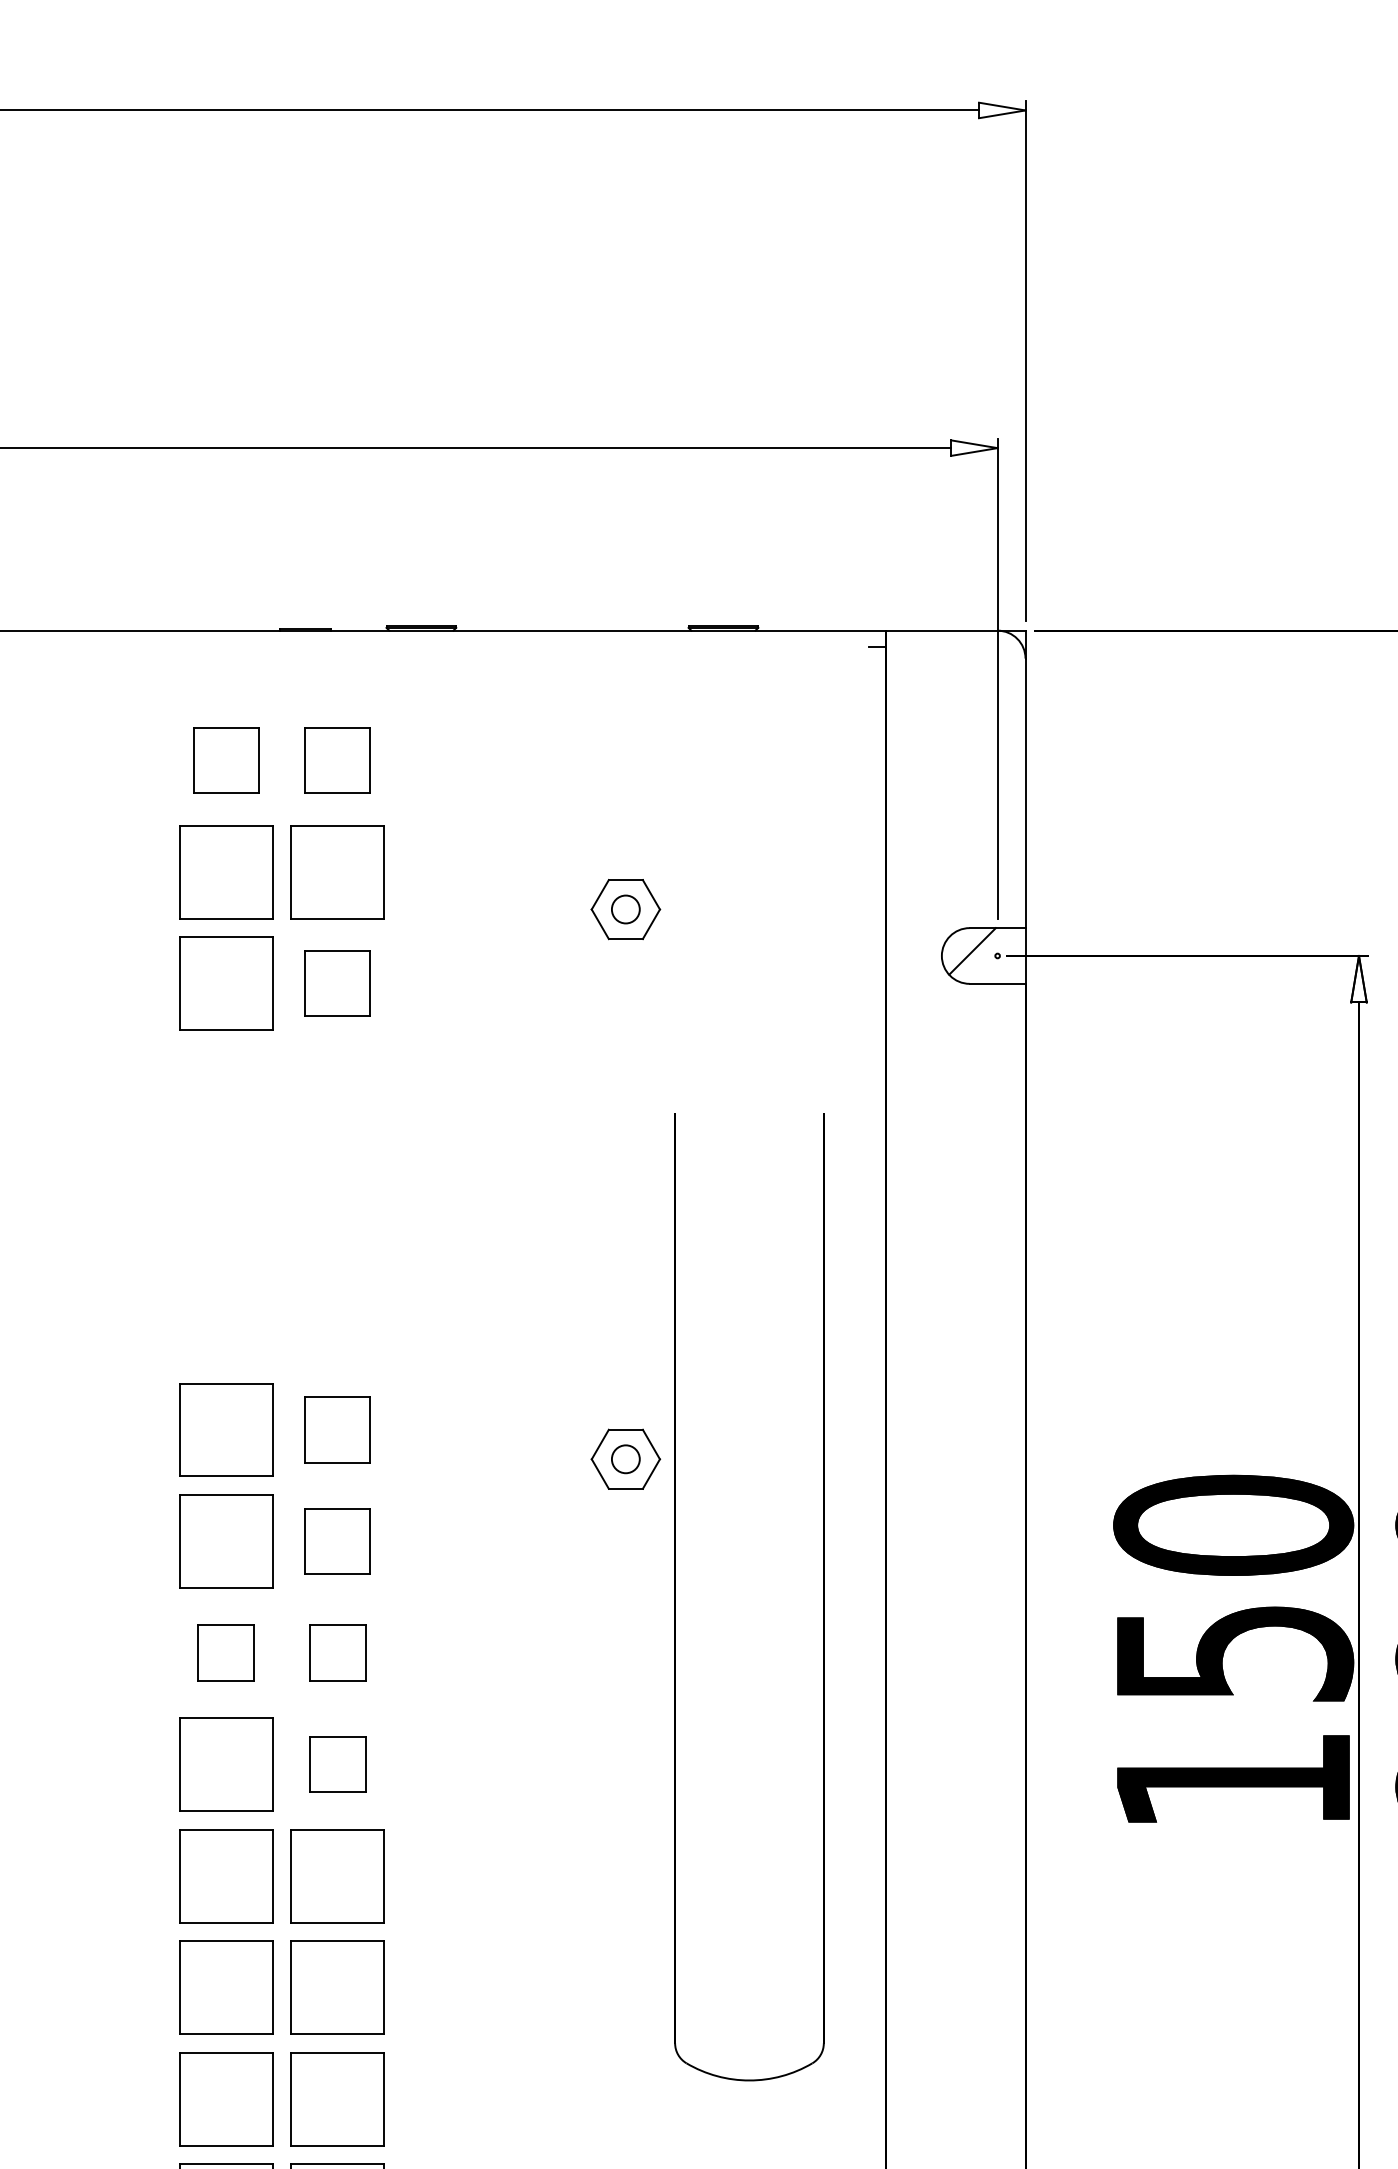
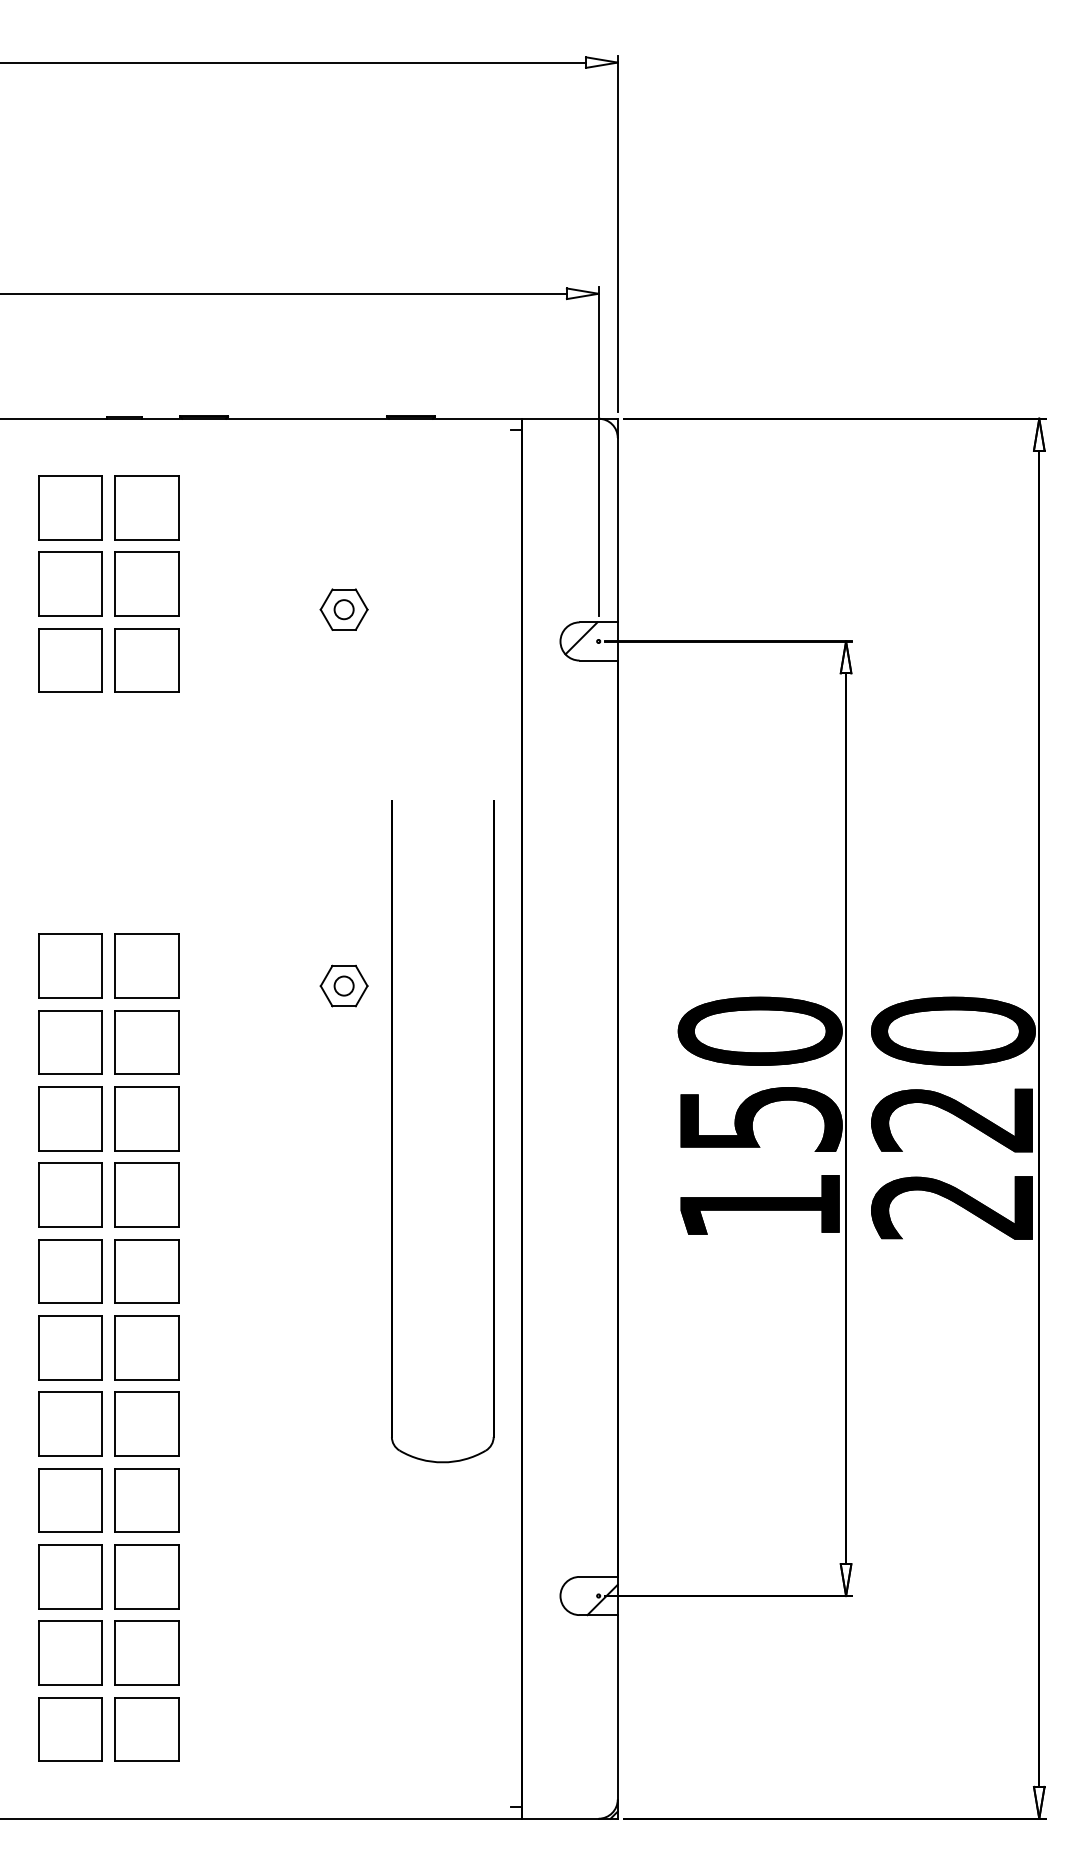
part: (226, 760) -> (70, 507), size x1.43
part: (337, 760) -> (146, 507), size x1.43
part: (337, 983) -> (146, 660), size x1.43
part: (337, 1429) -> (146, 965), size x1.43
part: (337, 1541) -> (146, 1042), size x1.43
part: (676, 1597) -> (392, 1131), moved
part: (226, 1652) -> (70, 1118), size x1.67
part: (337, 1652) -> (146, 1118), size x1.67
part: (337, 1763) -> (146, 1194), size x1.67

